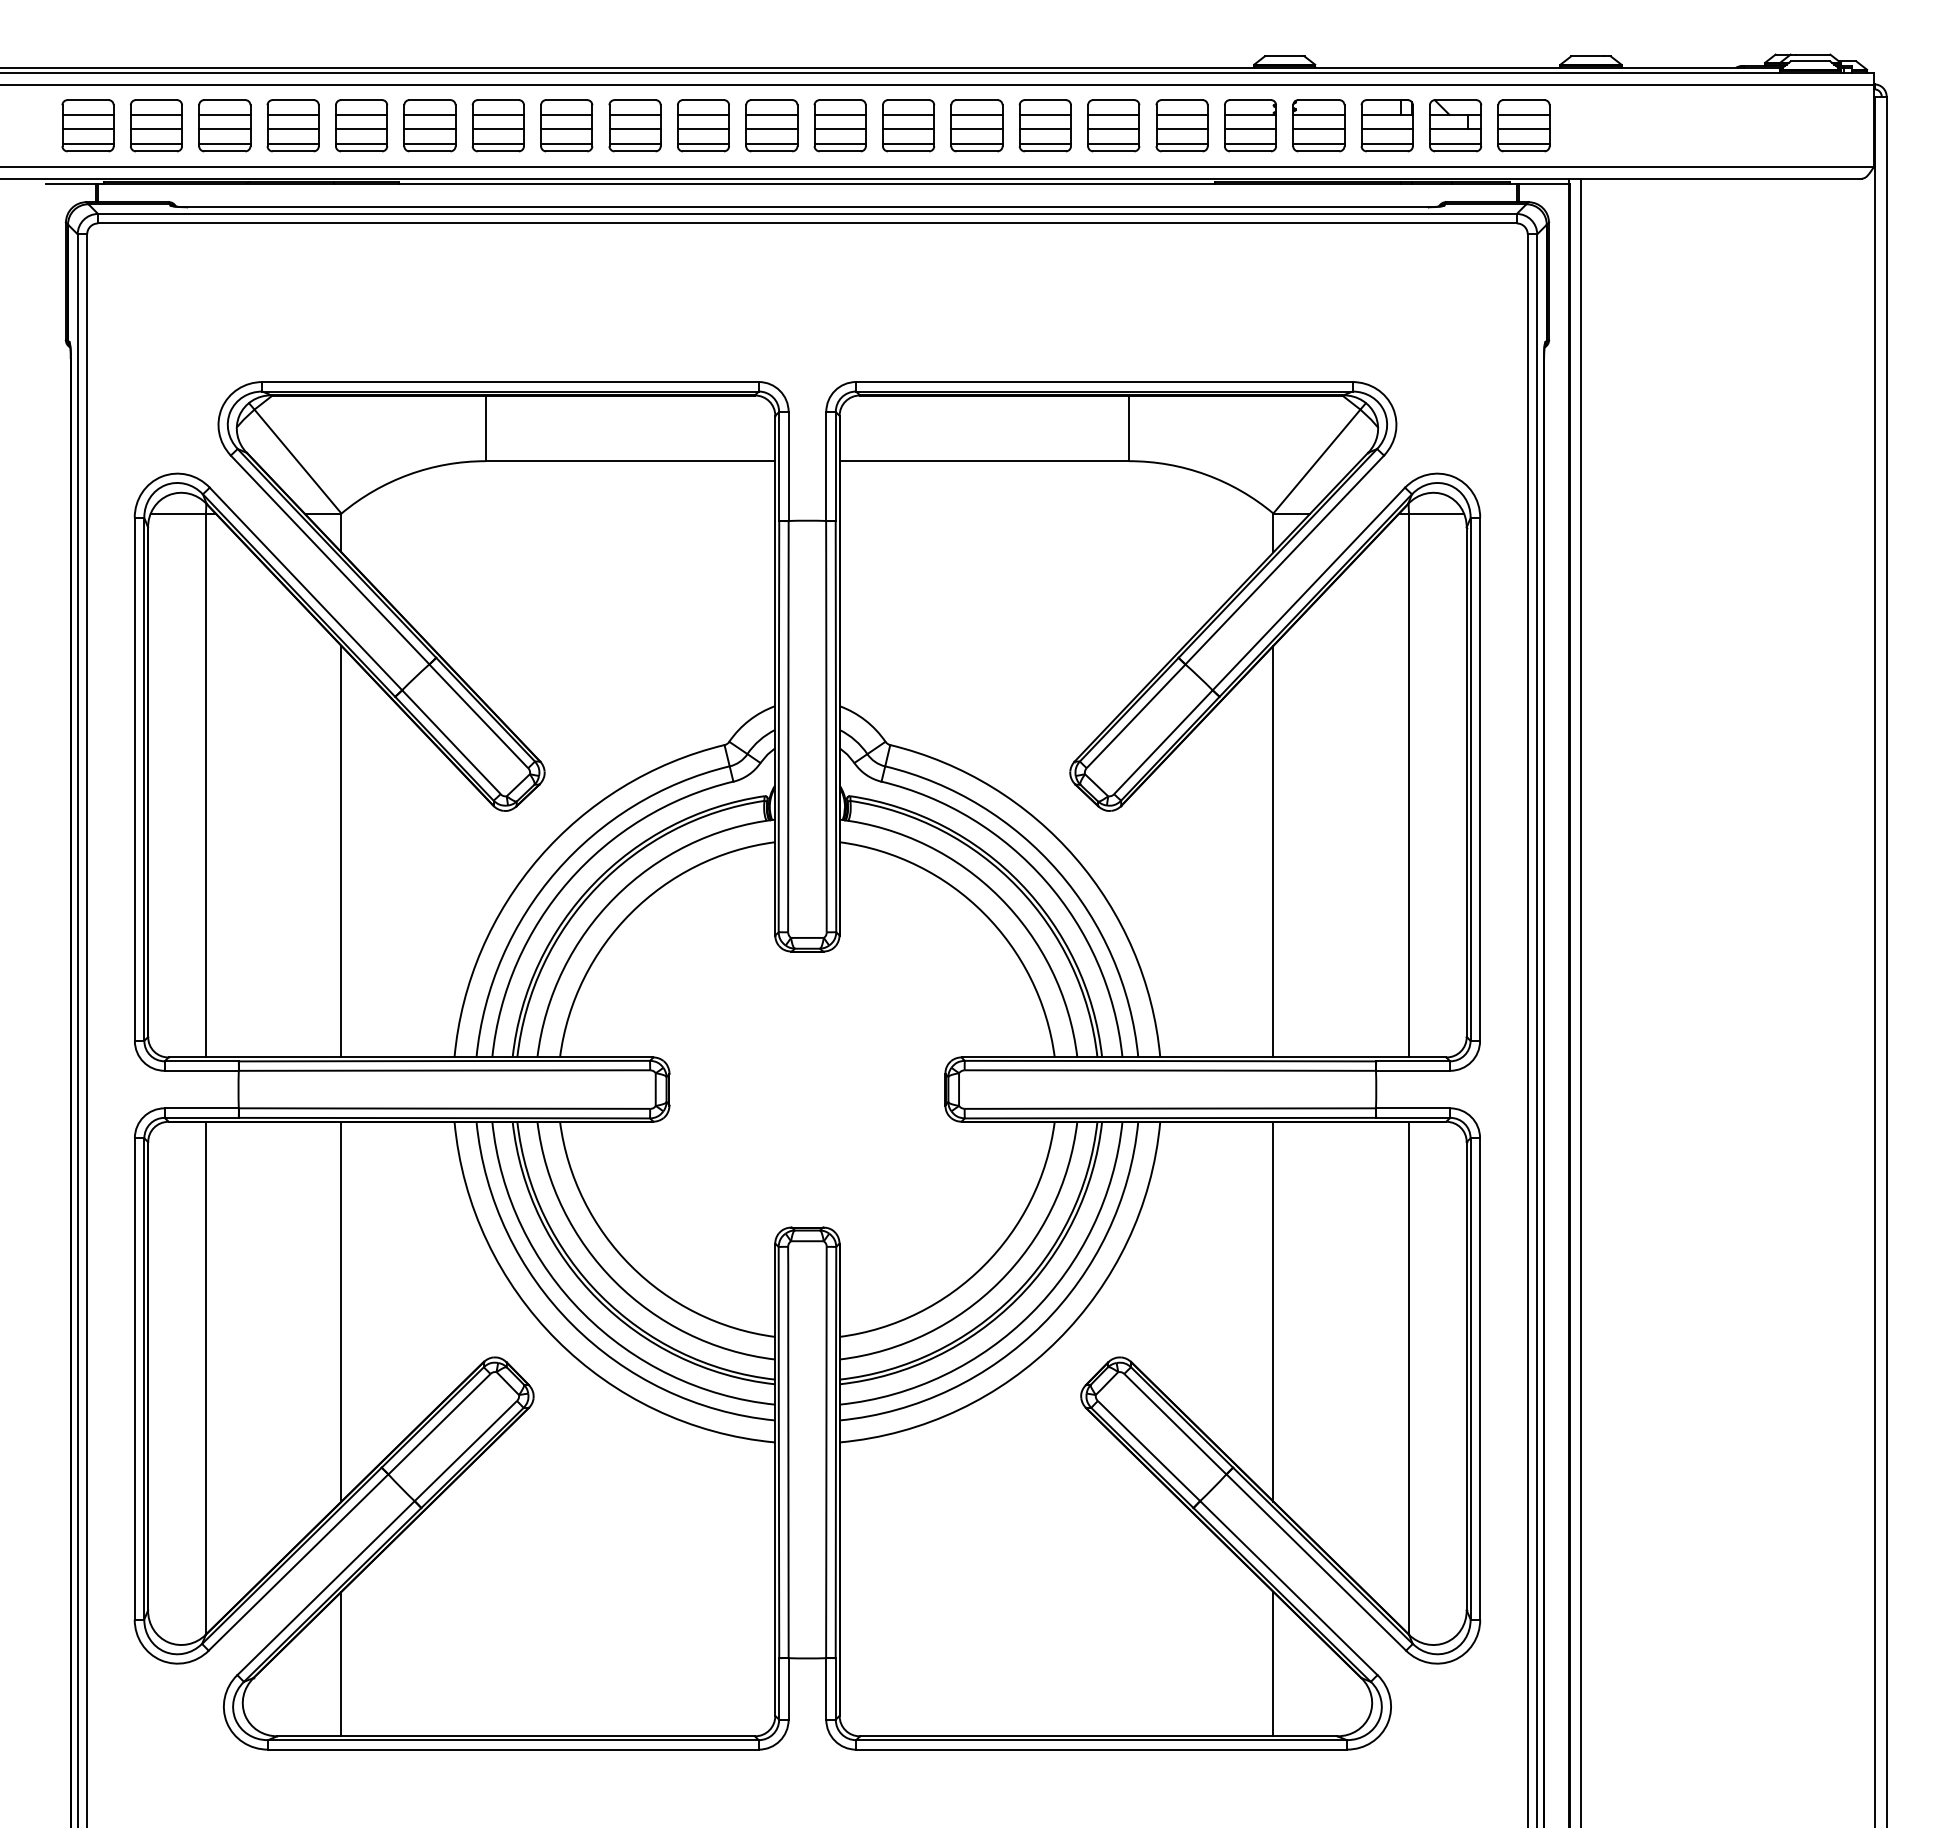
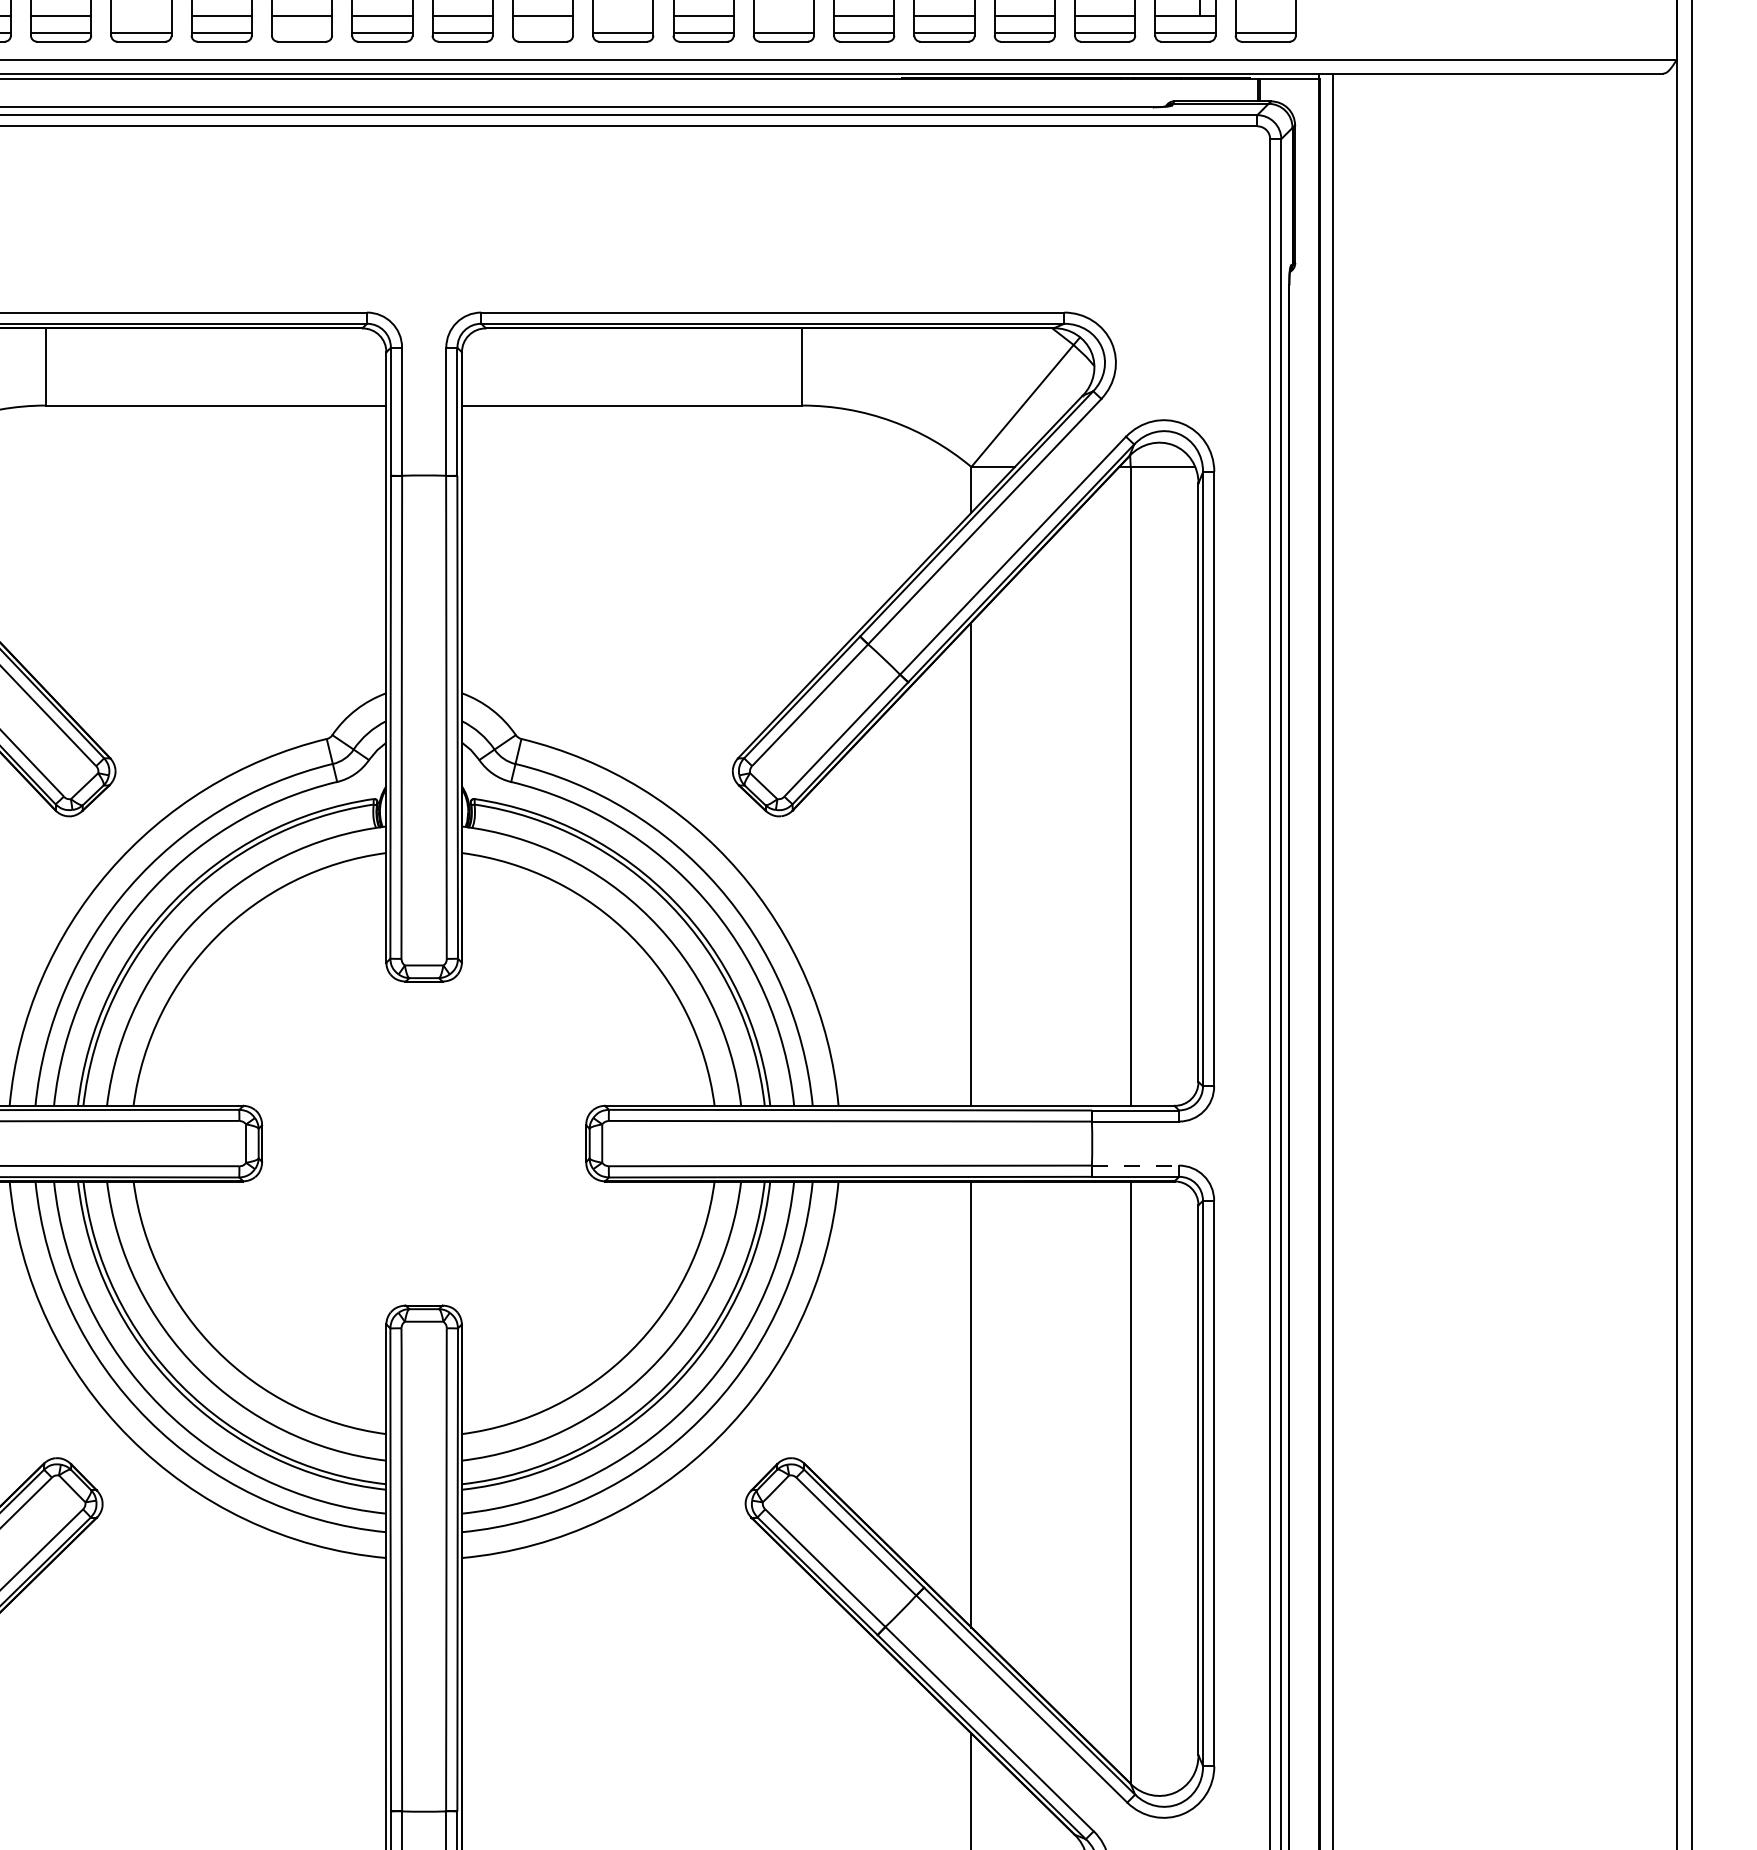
line: (566, 129) -> (141, 15), removed
line: (976, 129) -> (622, 15), removed
line: (1113, 129) -> (783, 15), removed
line: (1523, 129) -> (1265, 15), removed
line: (703, 143) -> (302, 32), removed
line: (908, 143) -> (542, 32), removed
line: (1413, 1108) -> (1135, 1165), solid -> dashed

